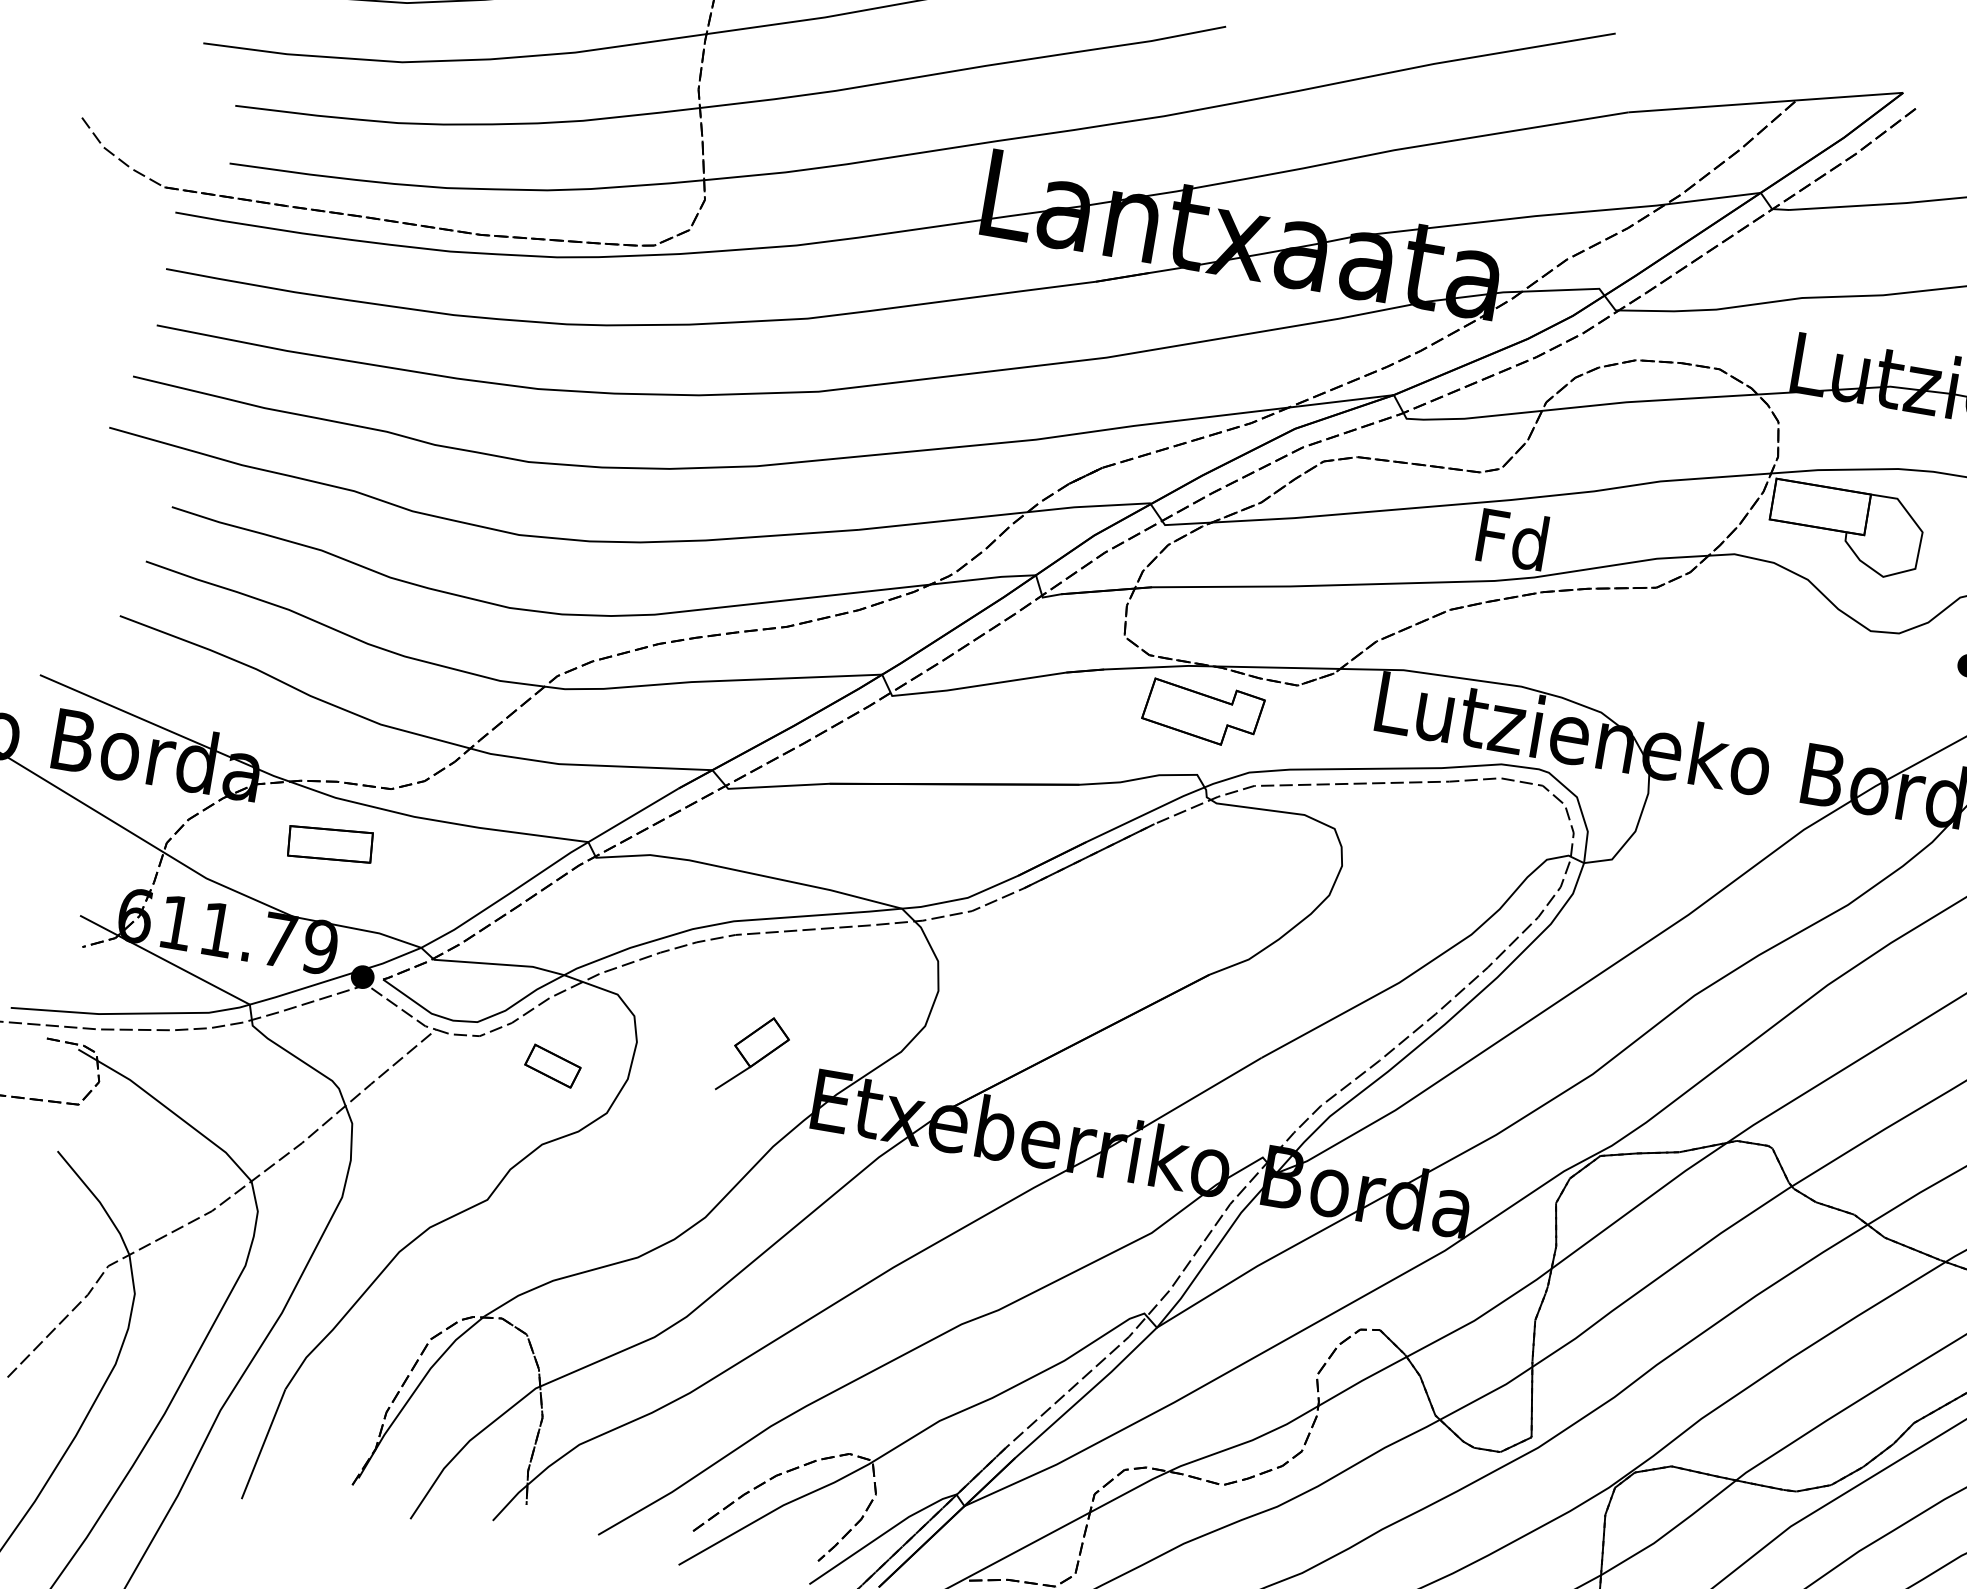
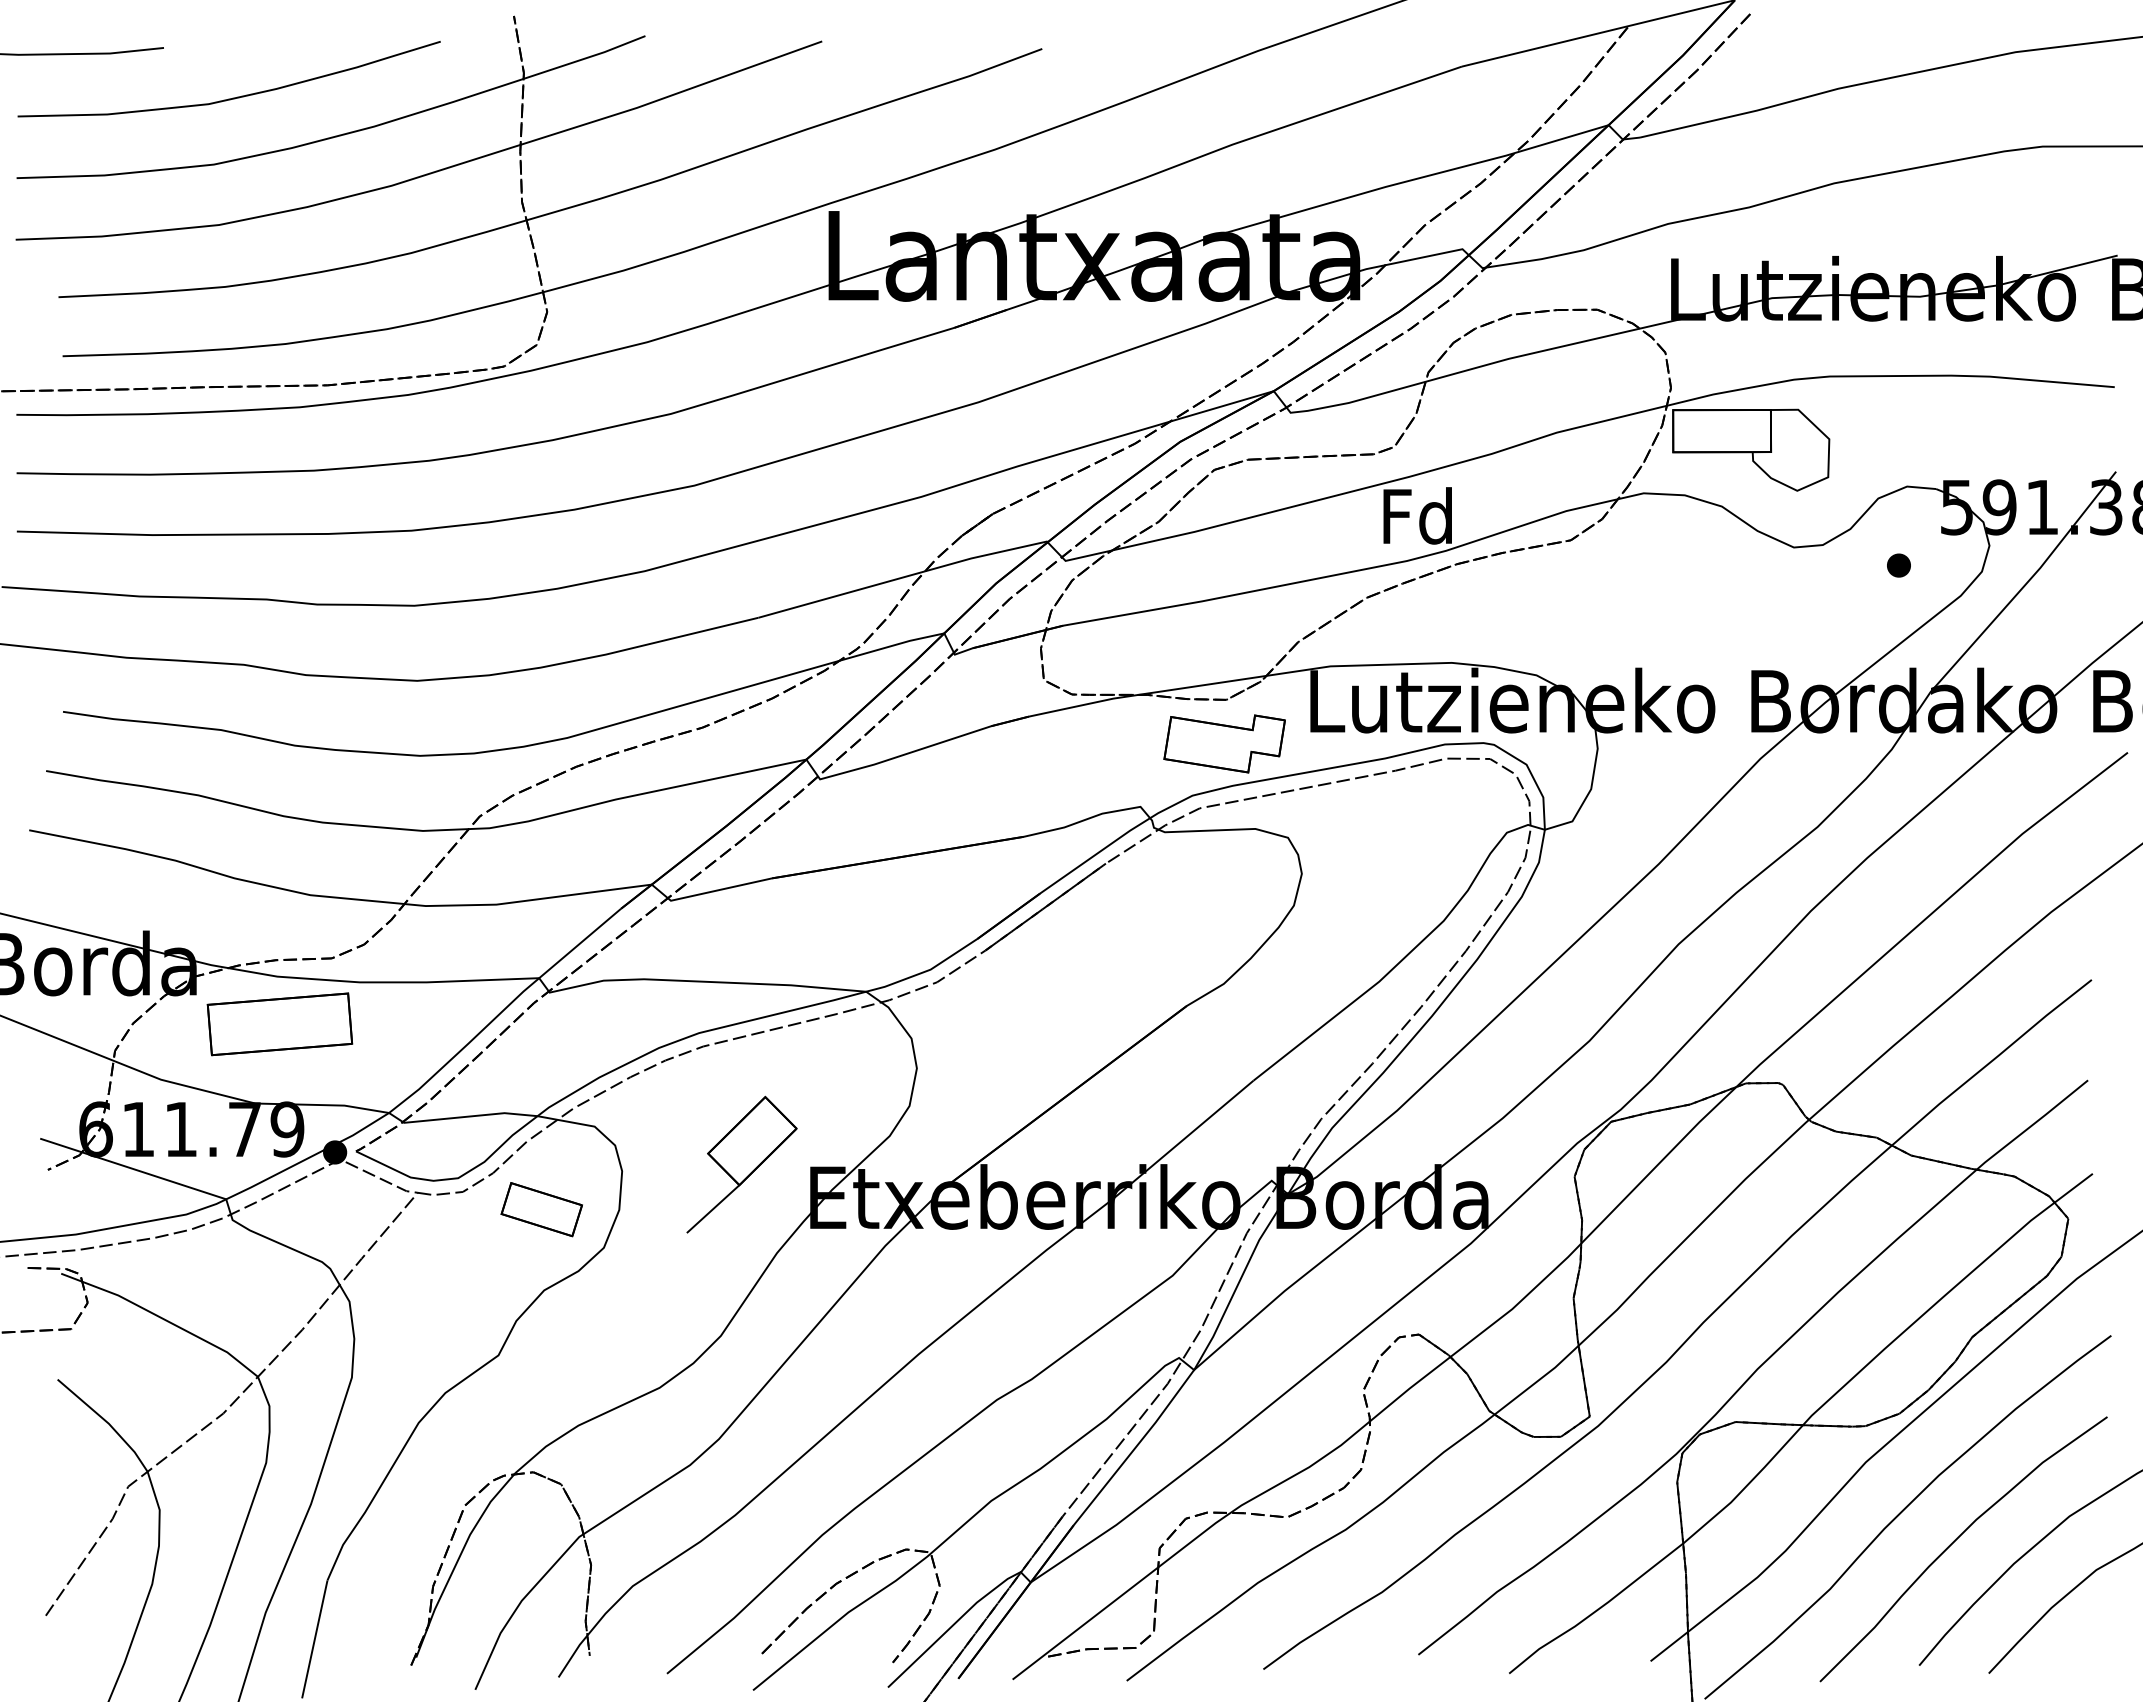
part: (1202, 712) -> (1224, 743), moved
part: (329, 844) -> (279, 1024), size x1.67
part: (753, 1055) -> (741, 1164), size x1.67
part: (552, 1065) -> (541, 1209), size x1.43

